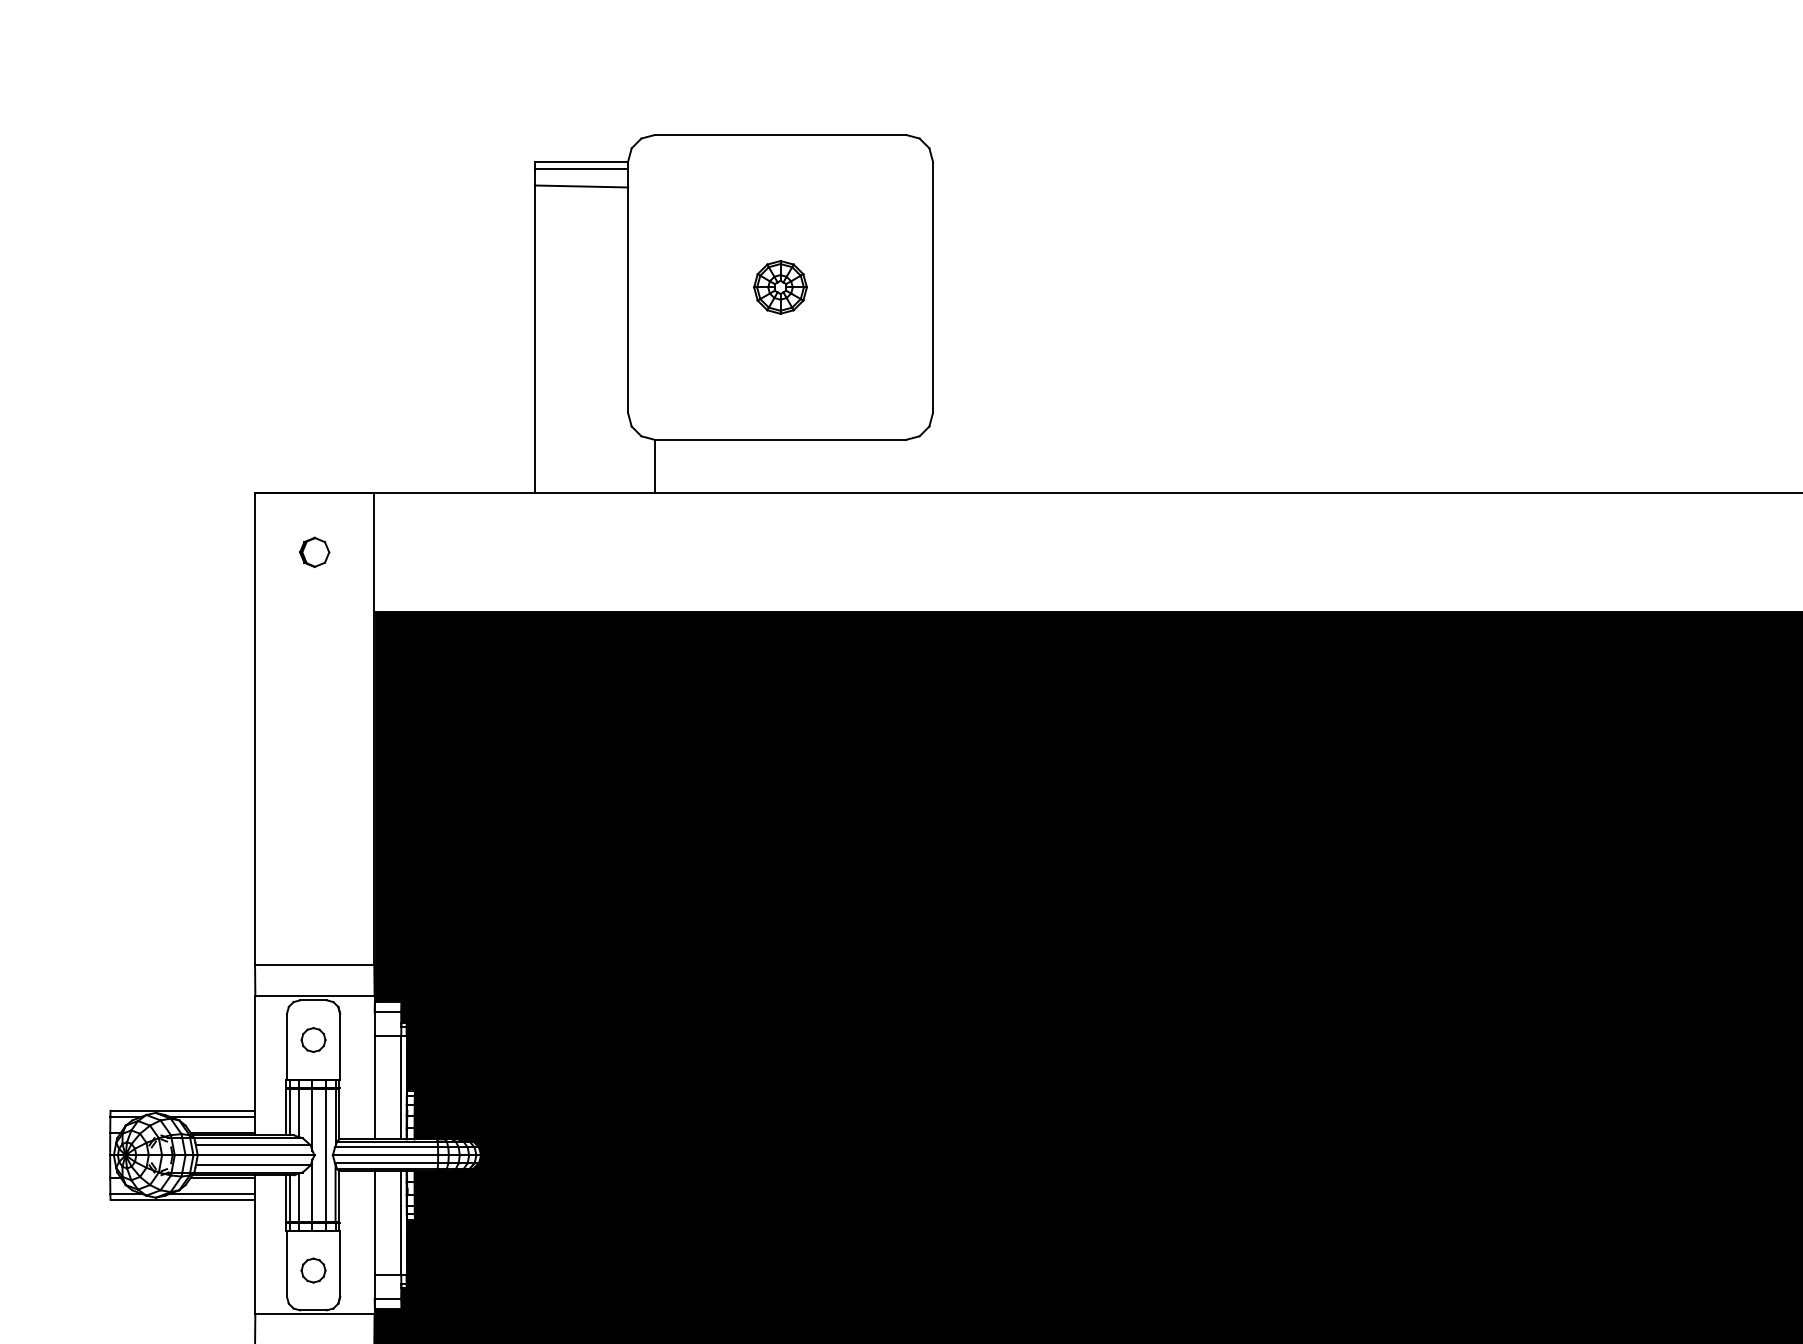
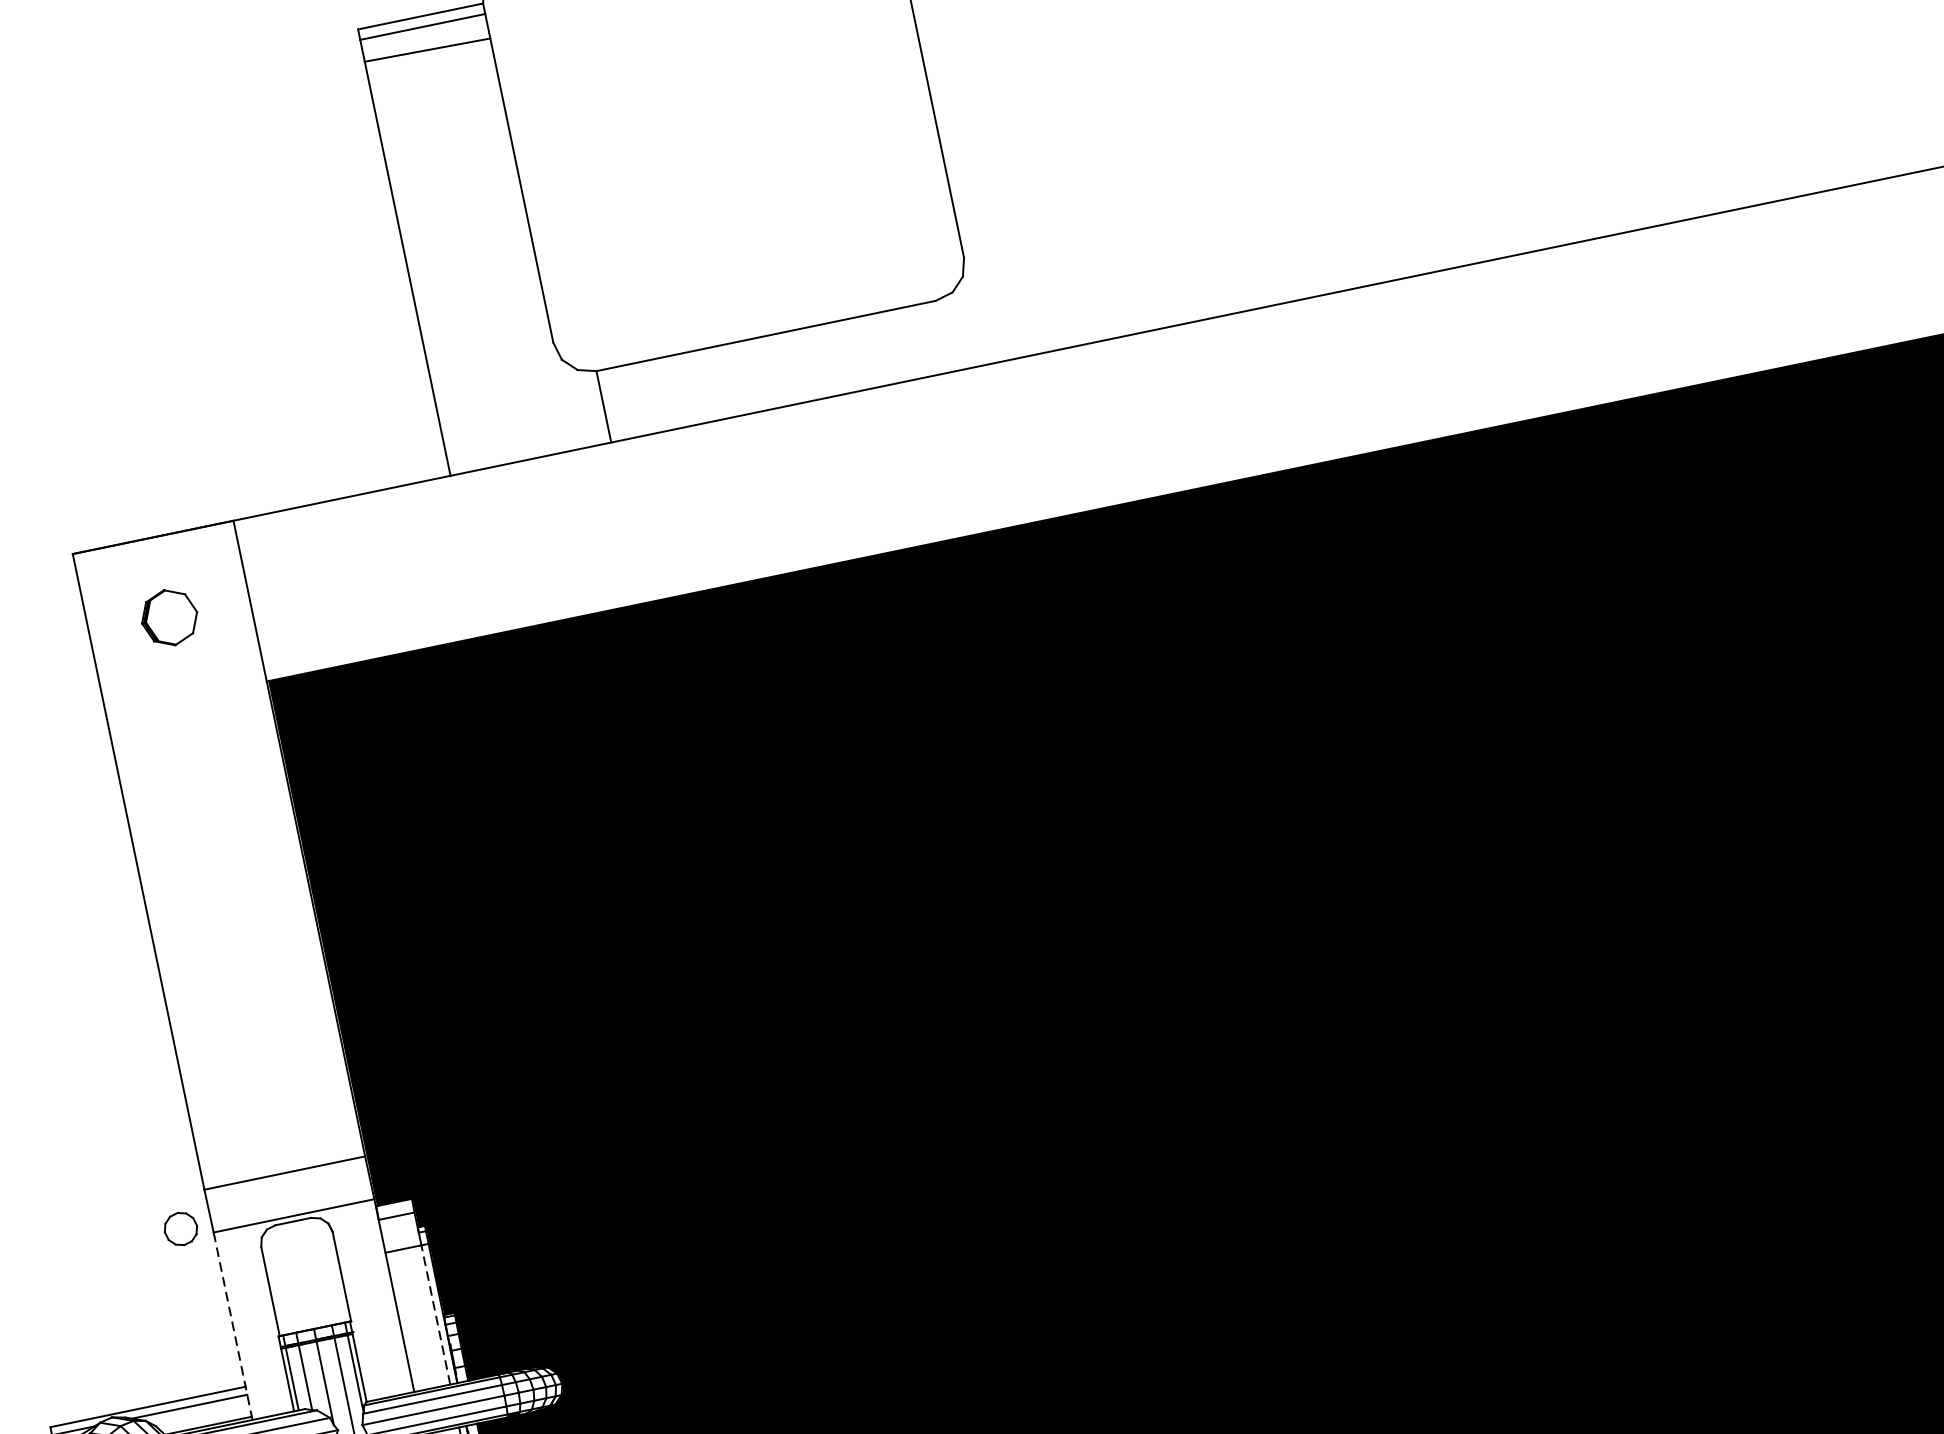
part: (780, 287) -> (723, 130), removed
part: (314, 552) -> (169, 617), size x1.4
part: (313, 1039) -> (180, 1228), moved
line: (255, 1065) -> (233, 1325), solid -> dashed
line: (401, 1087) -> (436, 1314), solid -> dashed

